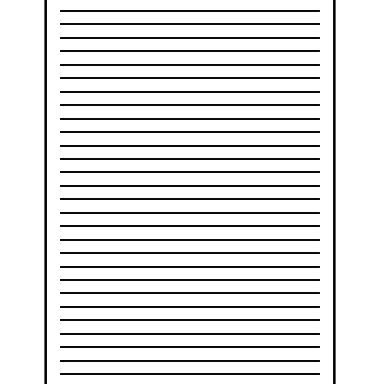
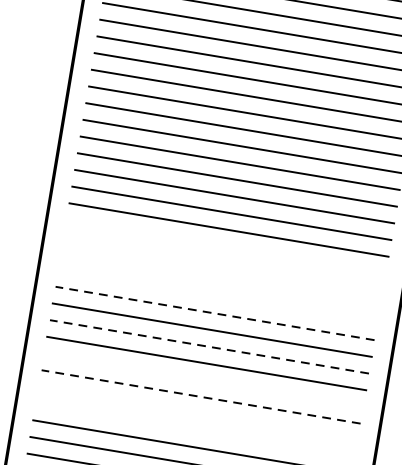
line: (189, 172) -> (225, 246), removed
line: (189, 185) -> (222, 262), removed
line: (189, 199) -> (220, 280), removed
line: (189, 212) -> (217, 296), removed
line: (190, 226) -> (215, 313), solid -> dashed
line: (190, 253) -> (210, 347), solid -> dashed
line: (189, 280) -> (203, 380), removed
line: (190, 293) -> (201, 397), solid -> dashed
line: (189, 306) -> (197, 413), removed
line: (189, 320) -> (194, 430), removed

